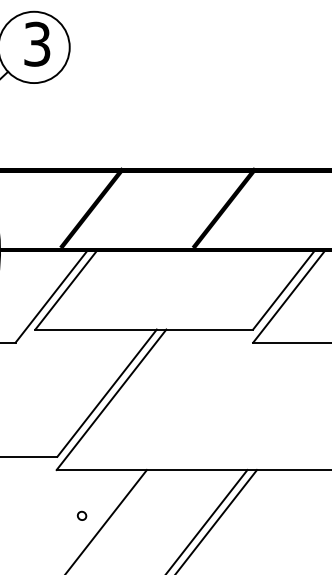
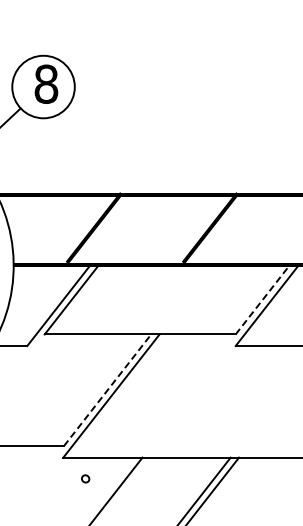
text: (37, 43) -> (46, 83), 3 -> 8
line: (284, 289) -> (263, 299), solid -> dashed
line: (107, 393) -> (107, 390), solid -> dashed
part: (81, 515) -> (85, 478), moved

